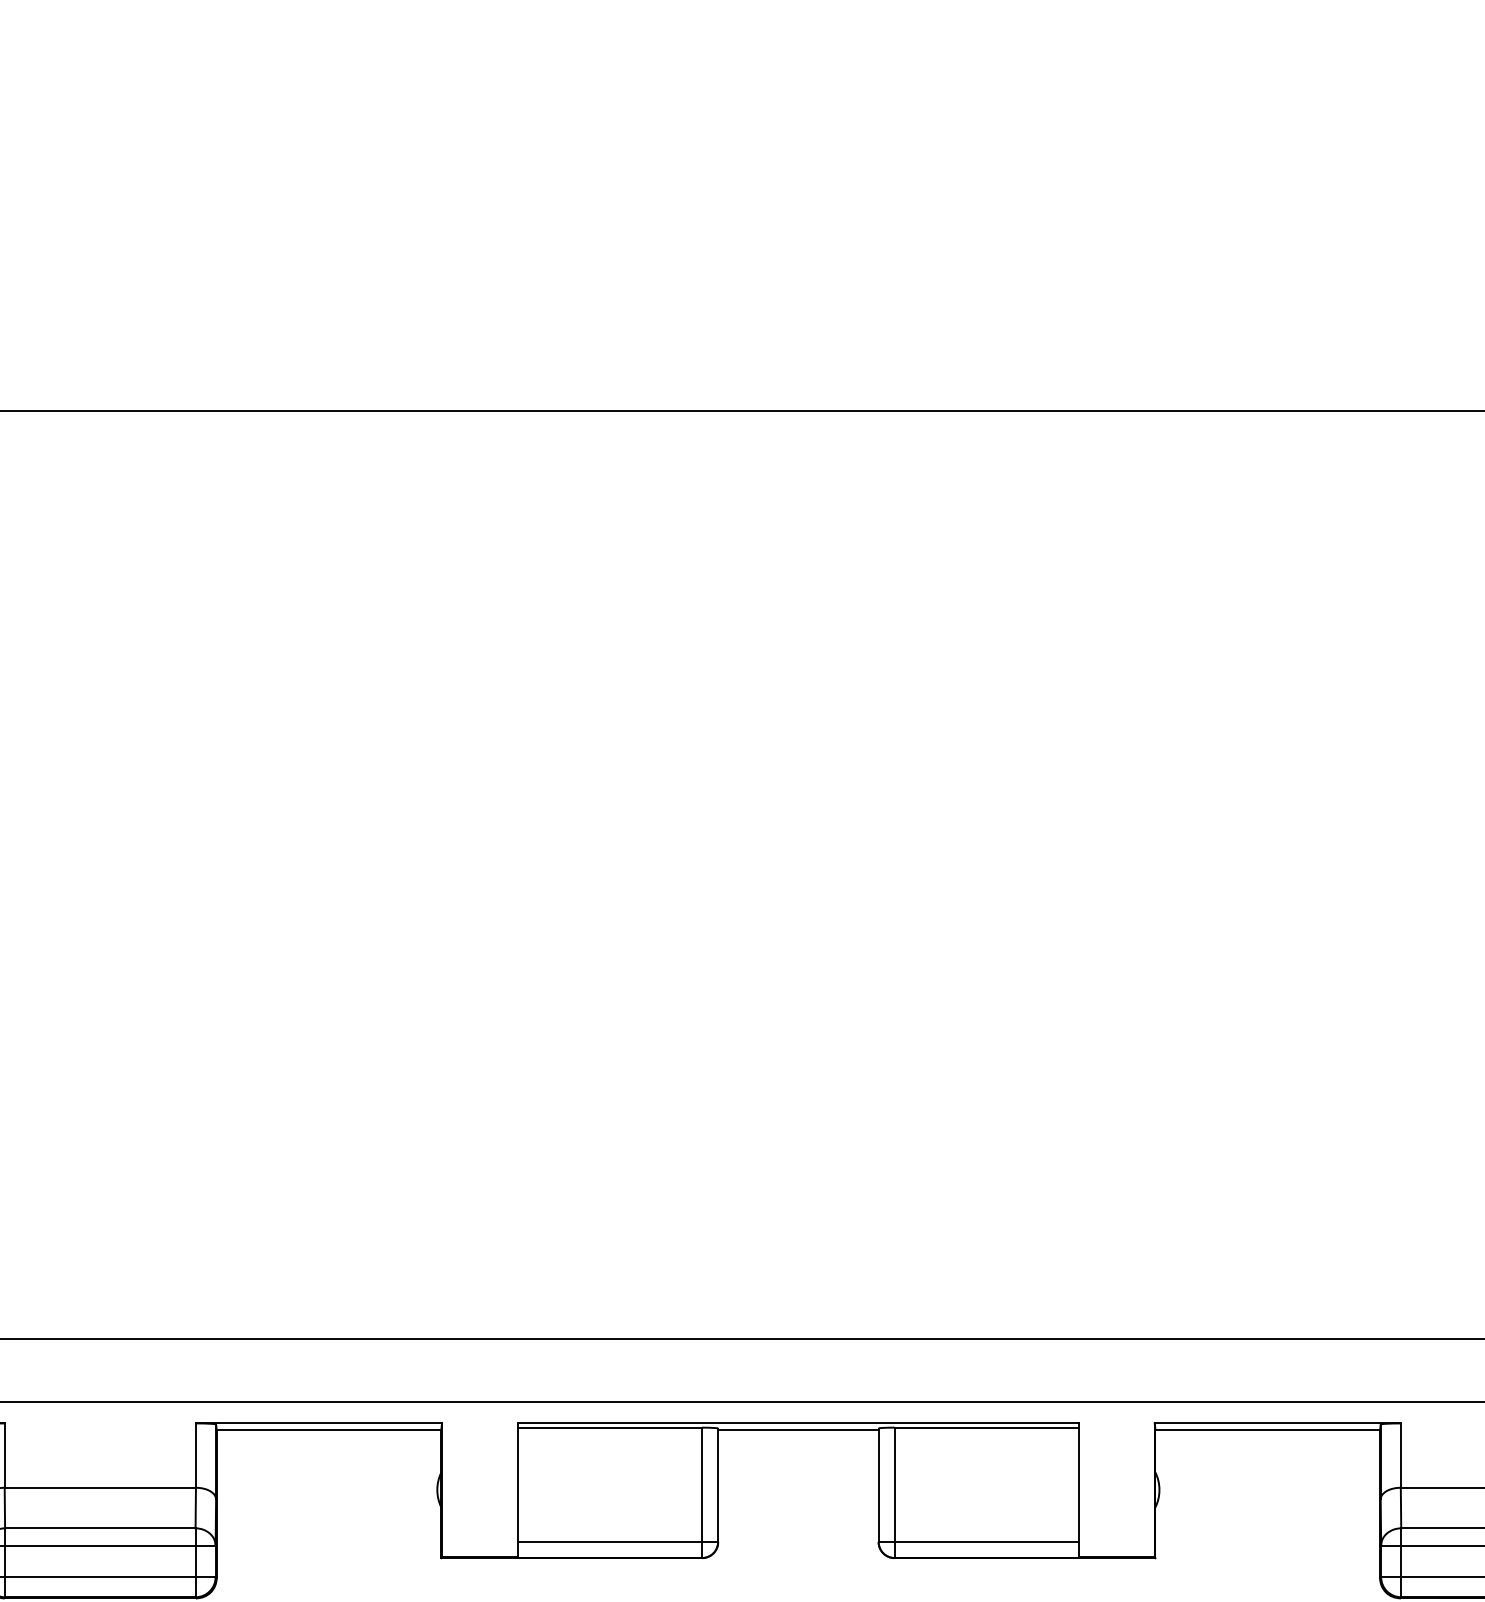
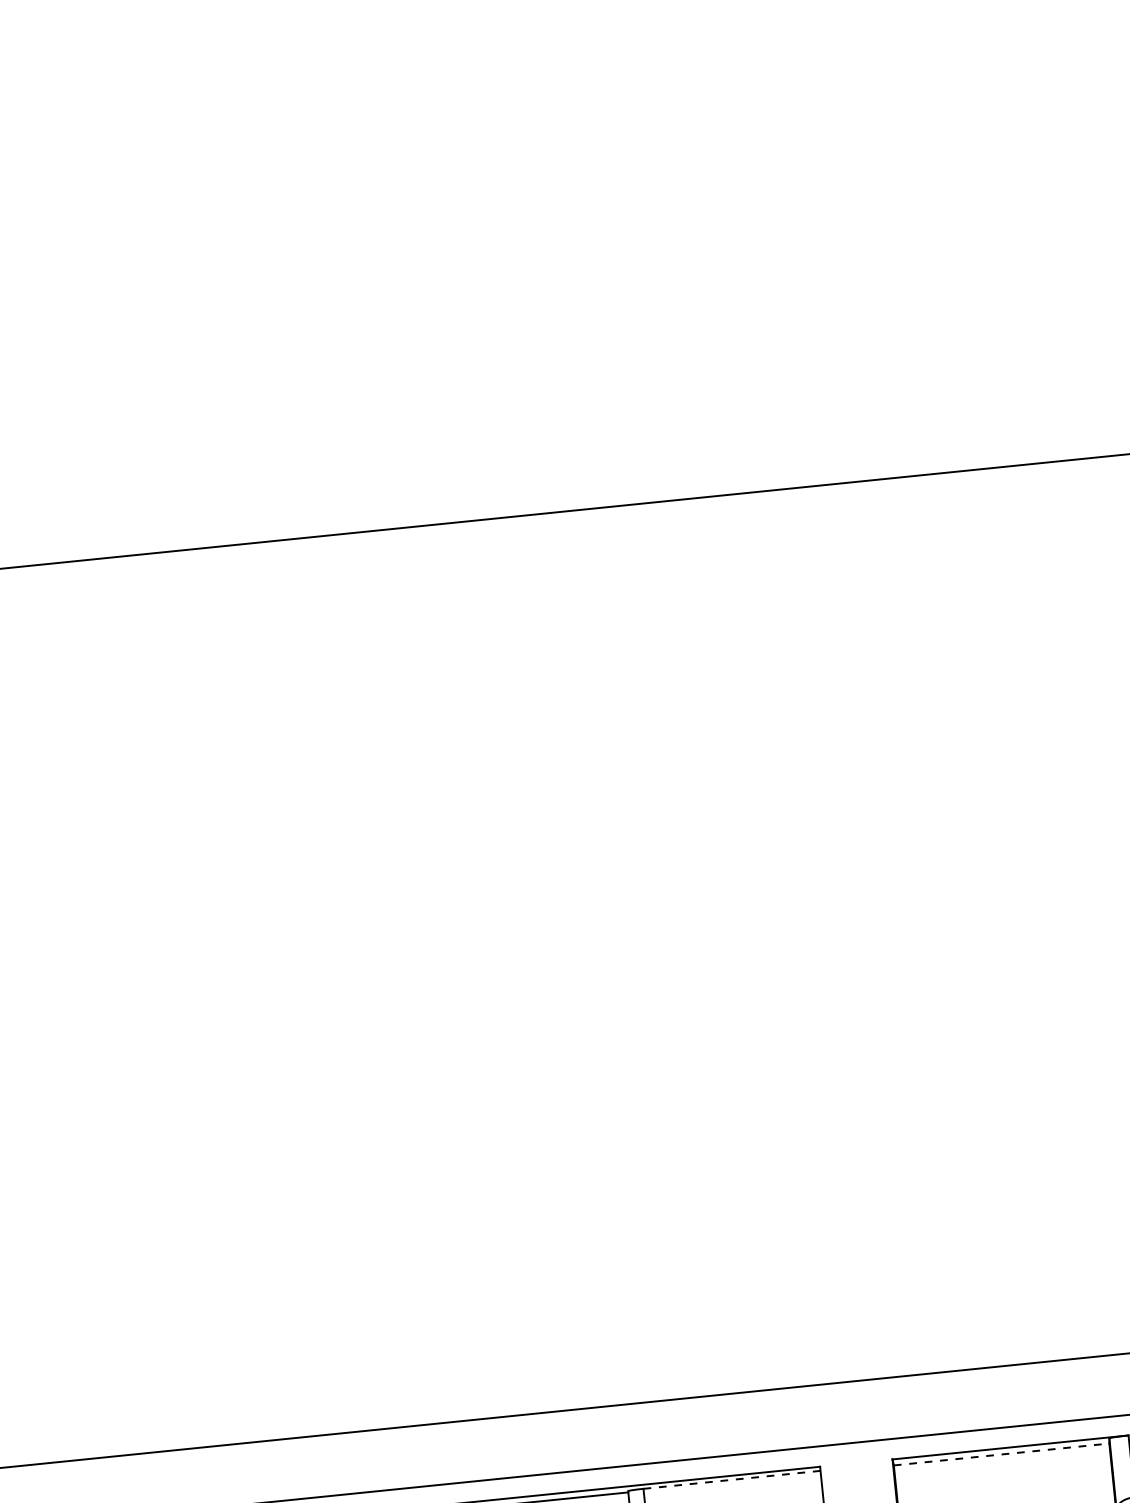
line: (987, 1427) -> (732, 1479), solid -> dashed
line: (1268, 1429) -> (1002, 1454), solid -> dashed

